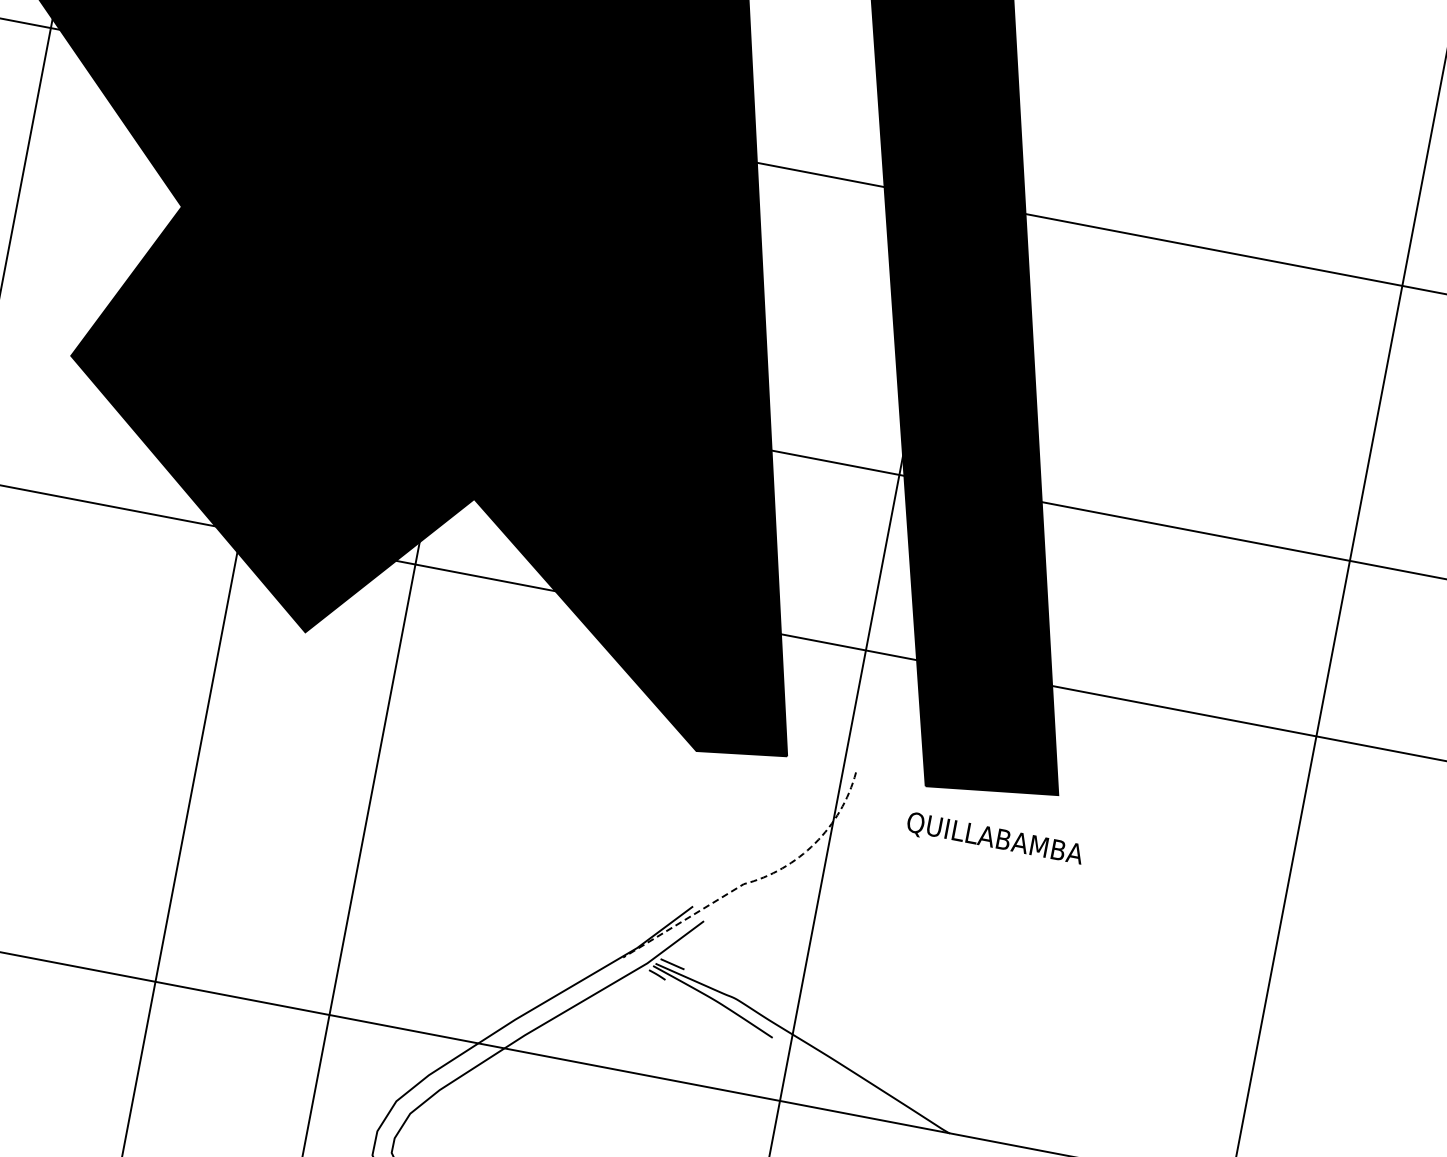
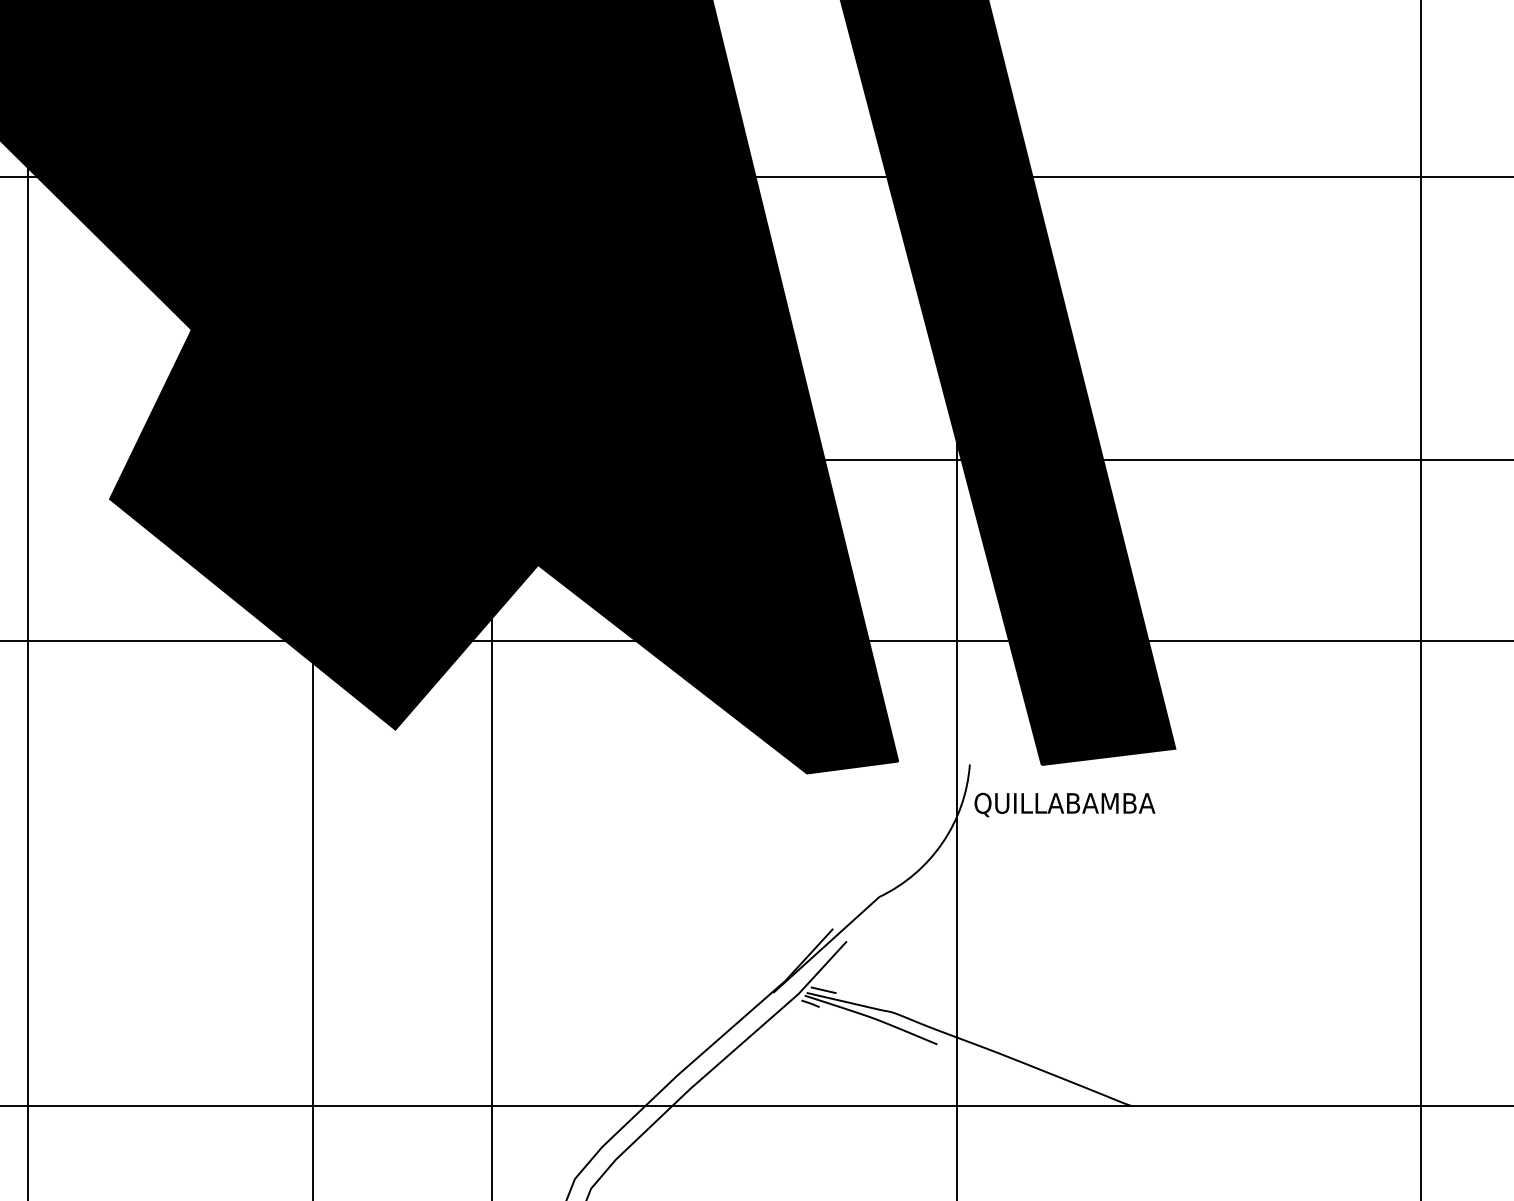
text: (994, 839) -> (1064, 804), moved
line: (759, 878) -> (893, 888), dashed -> solid

